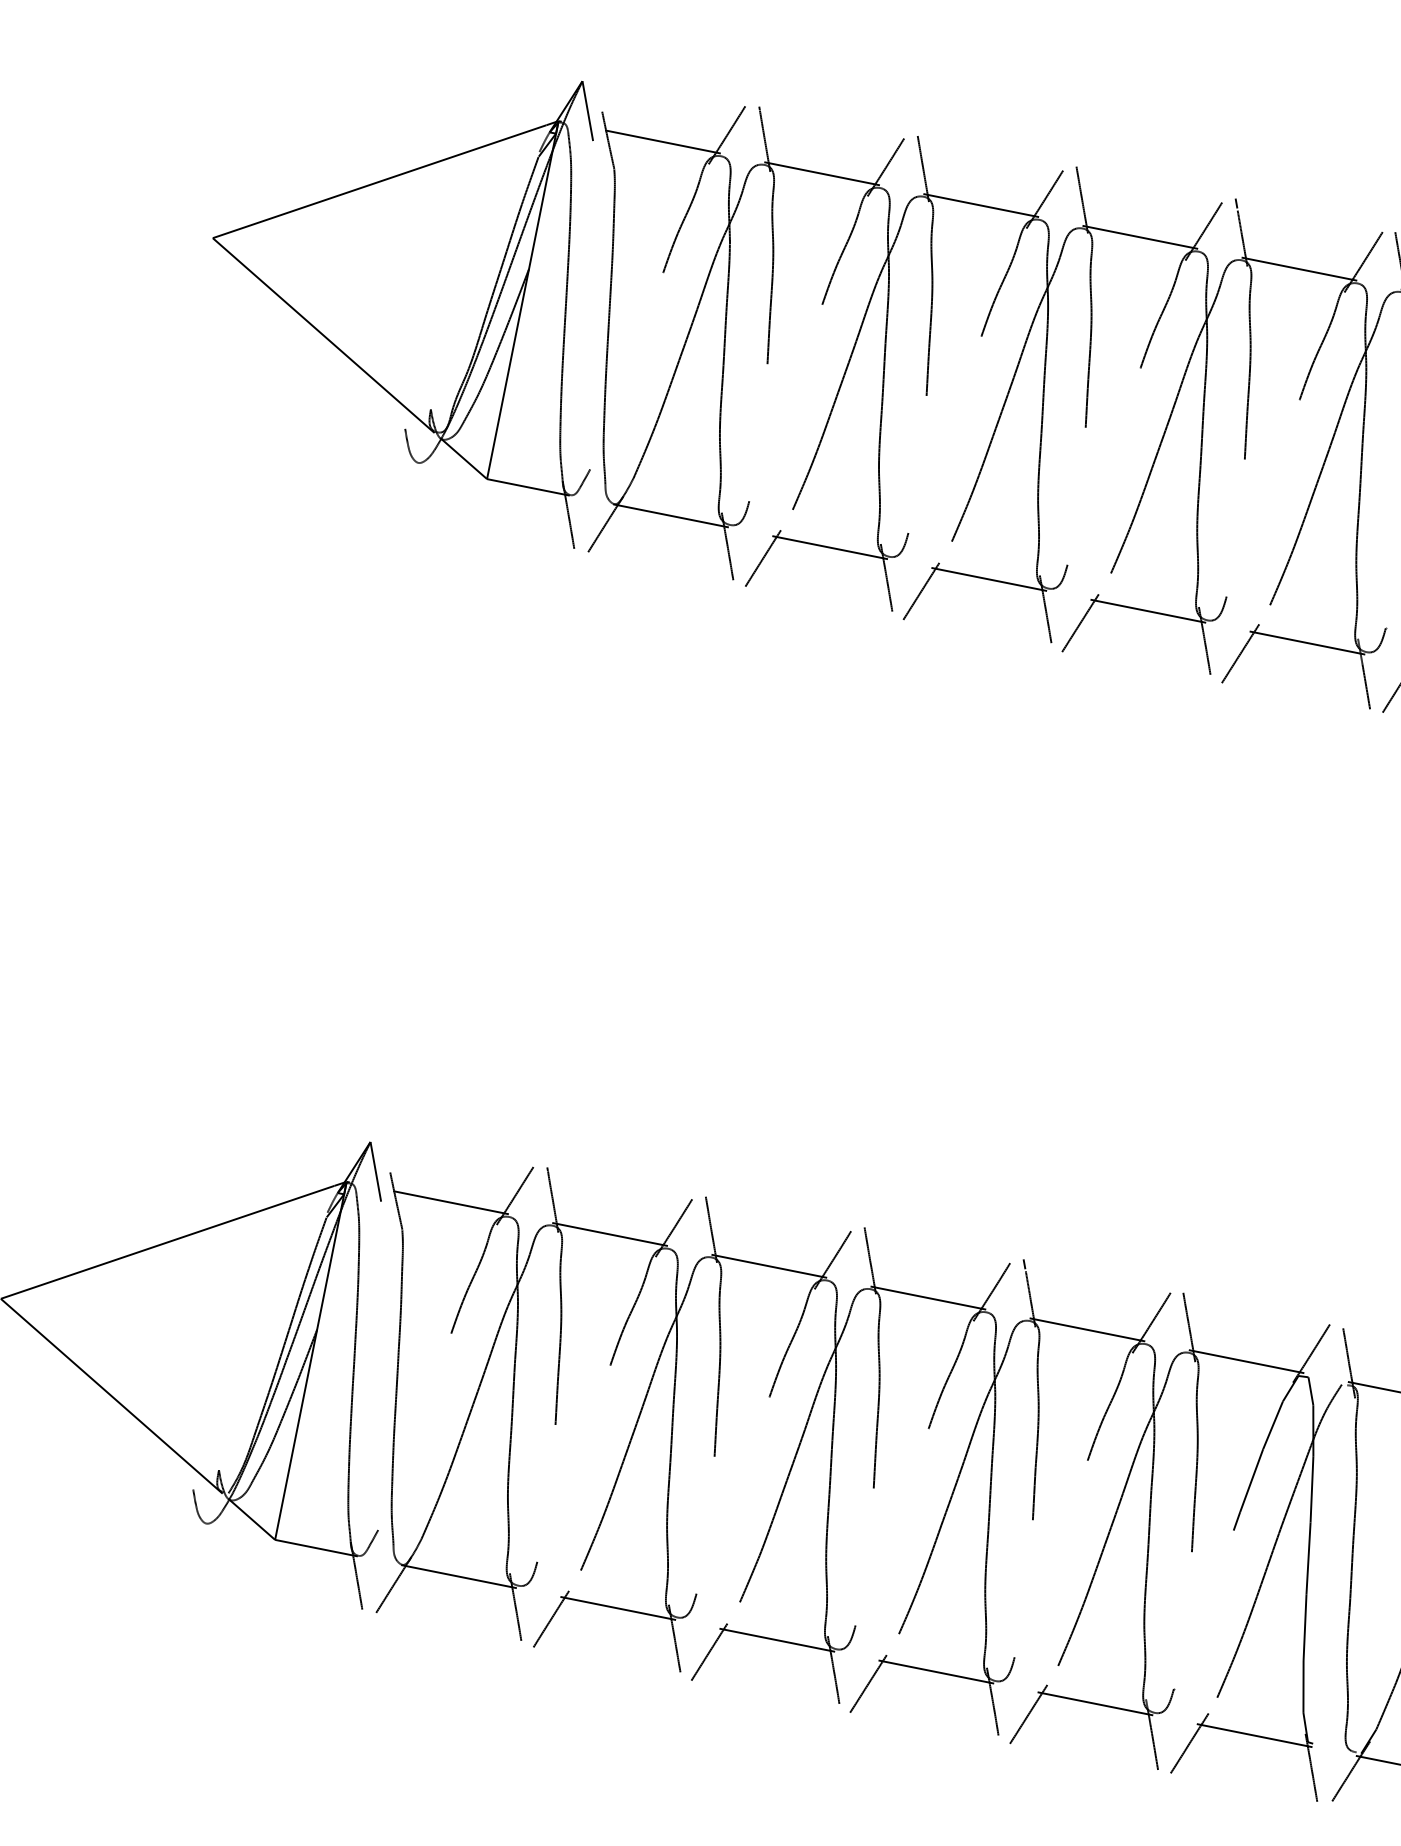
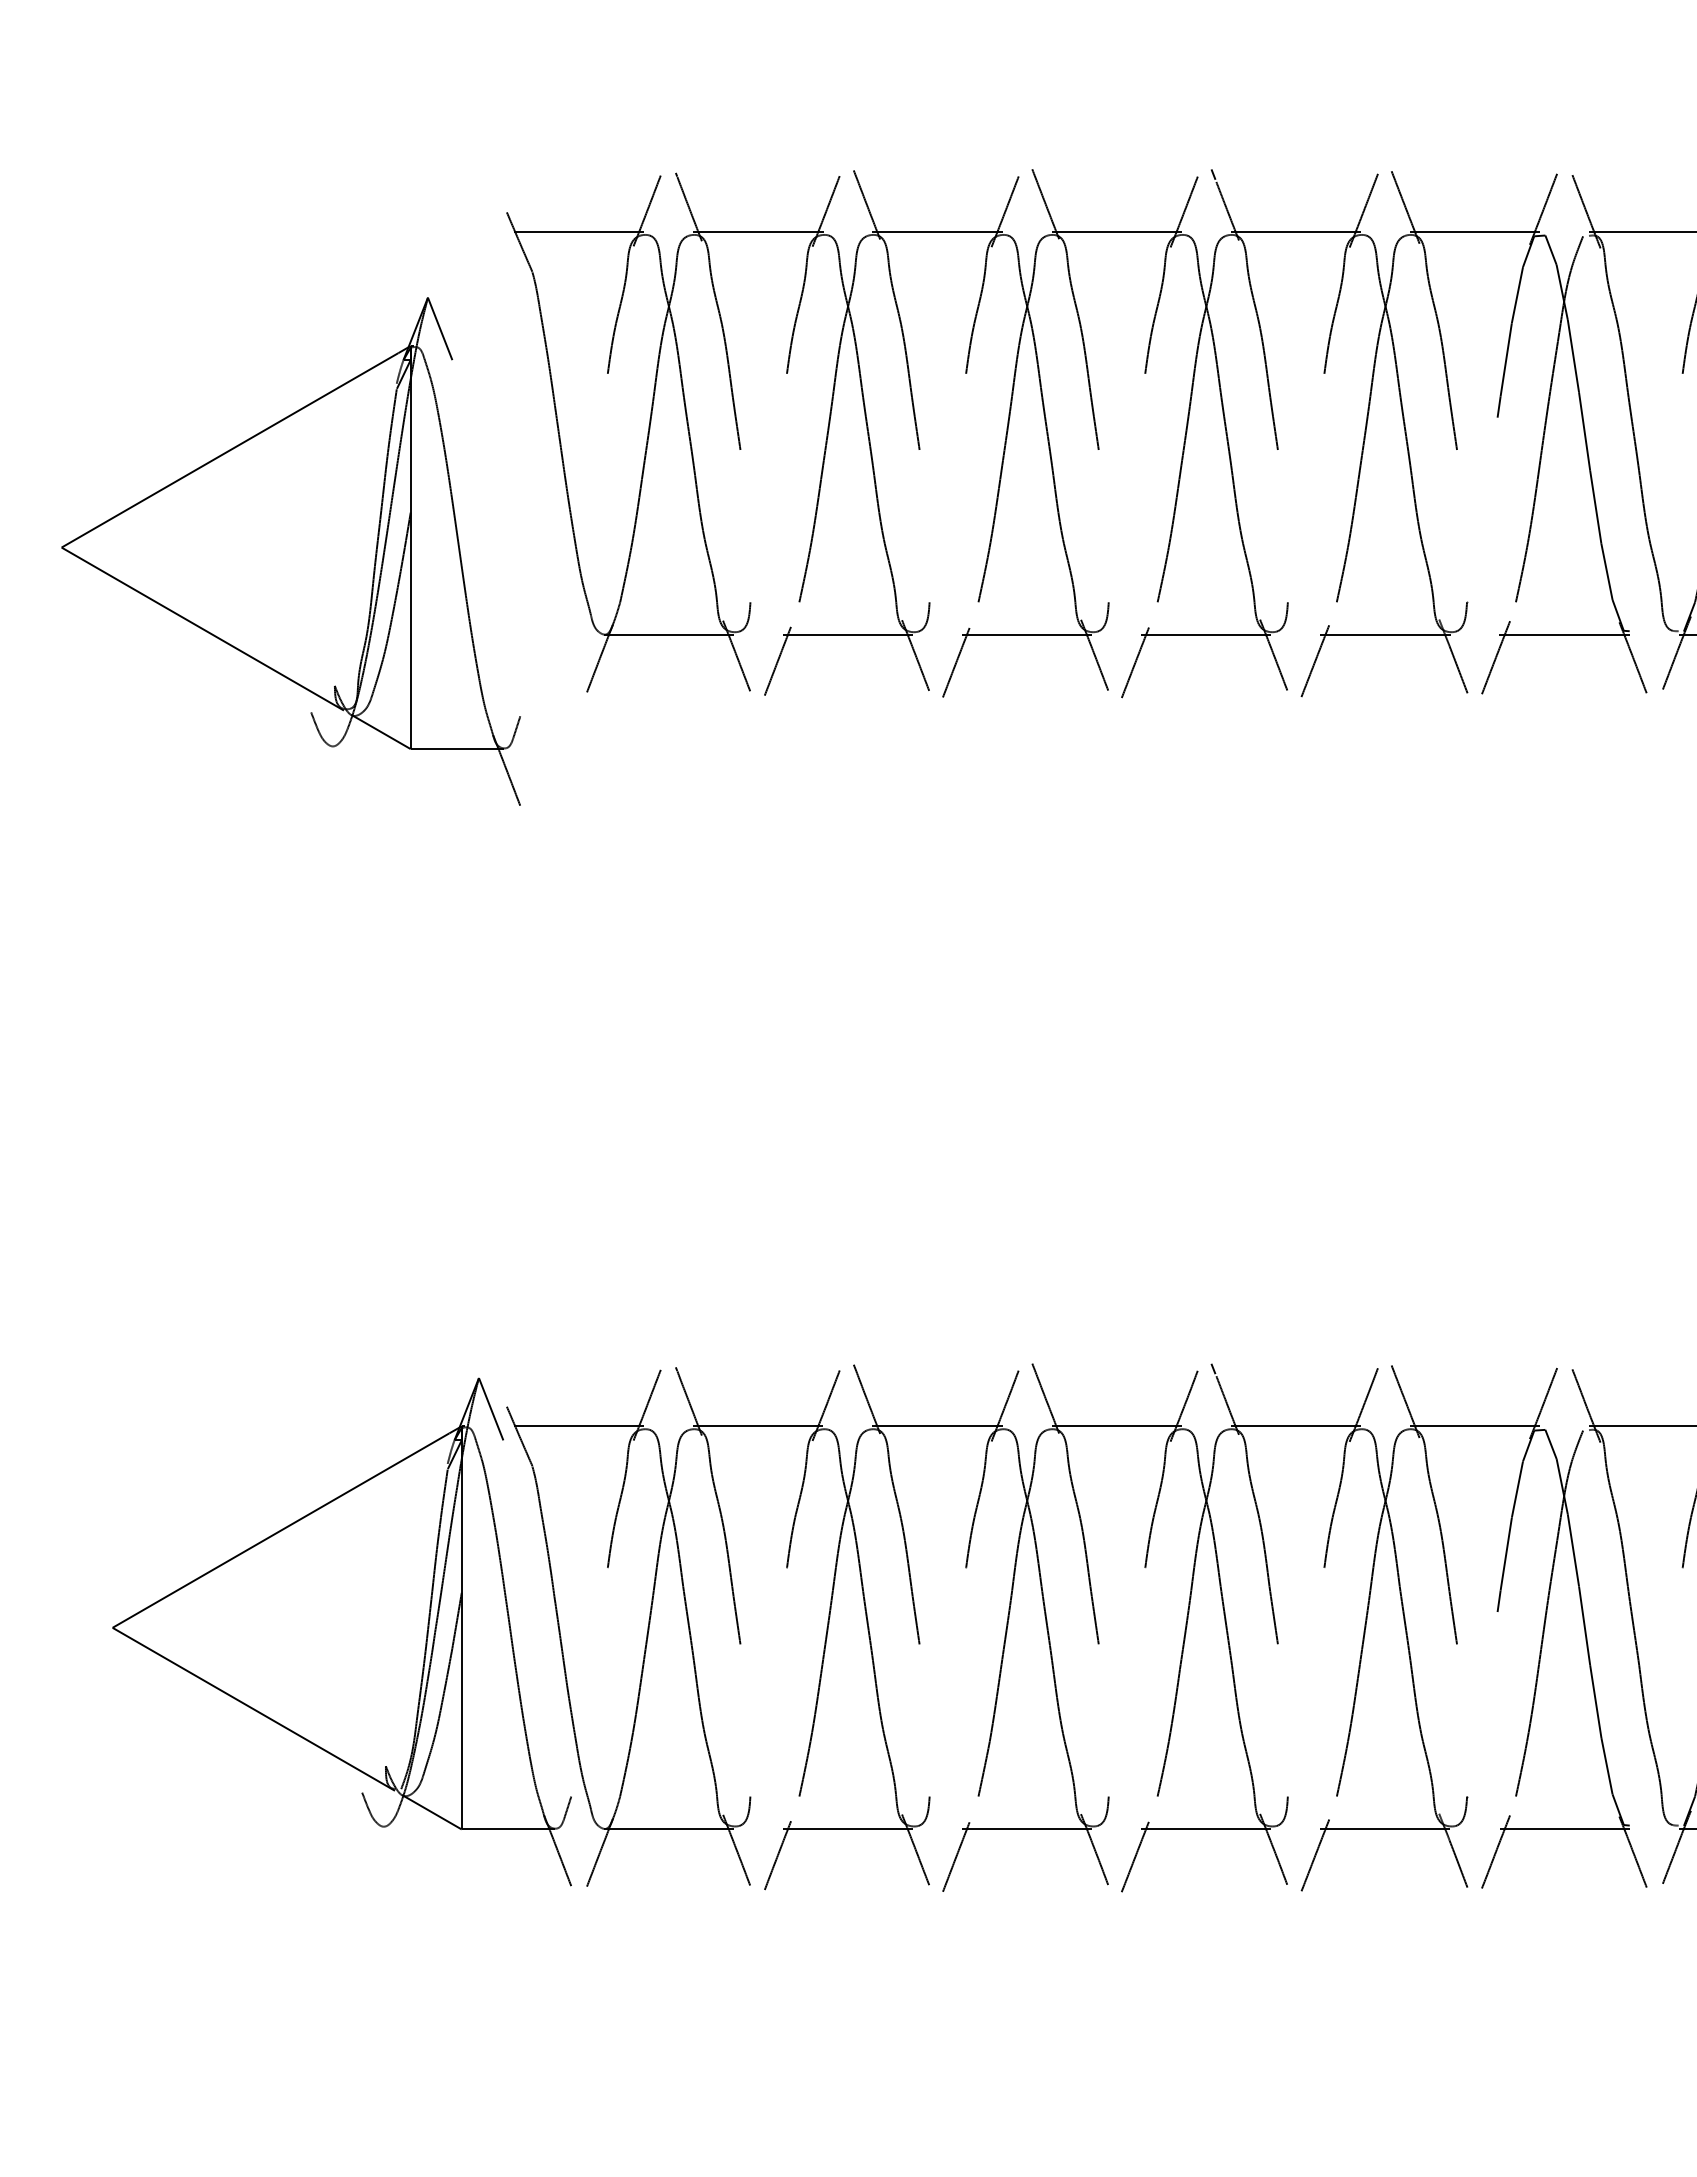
part: (415, 282) -> (290, 551), moved

